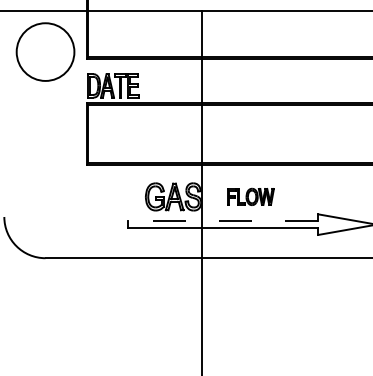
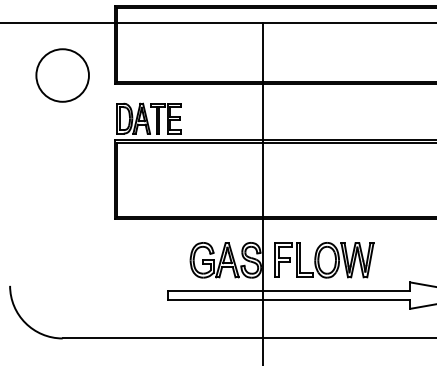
circle: (45, 51) -> (62, 74), size x0.71
part: (250, 196) -> (324, 259), size x1.67
line: (223, 221) -> (289, 291), dashed -> solid

